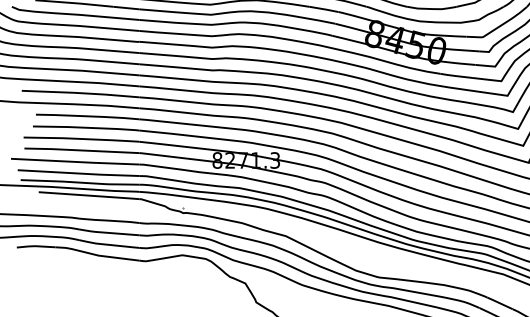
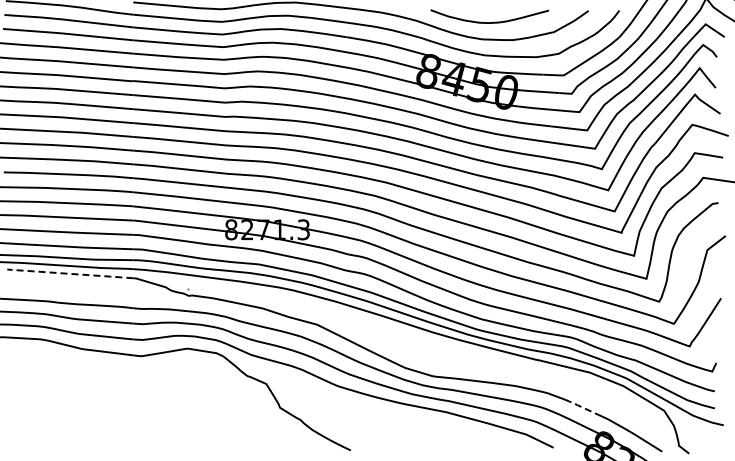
line: (89, 195) -> (71, 273), solid -> dashed
line: (498, 303) -> (583, 408), solid -> dashed

